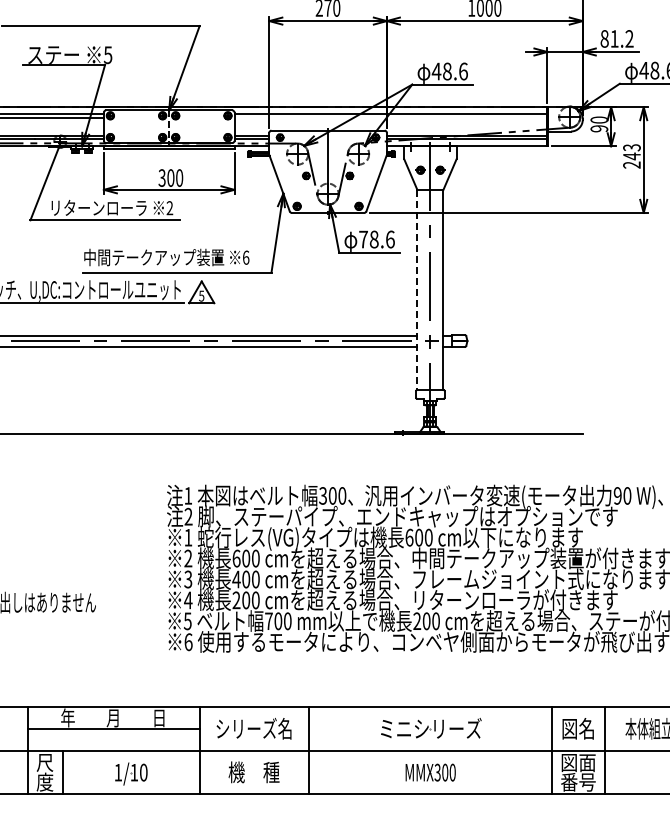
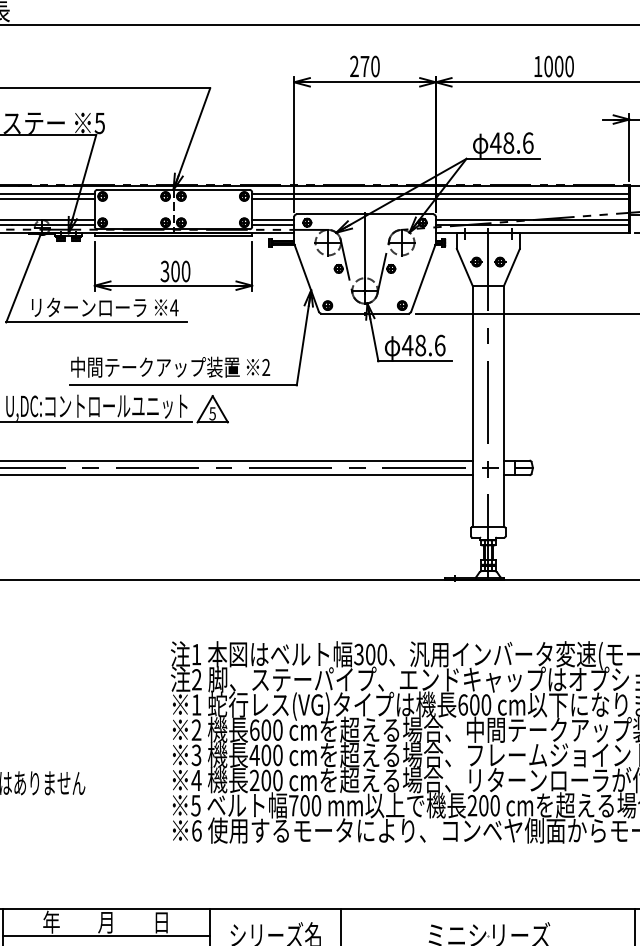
line: (390, 117) -> (440, 198), added
text: (169, 208) -> (173, 308), 2 -> 4
text: (363, 239) -> (407, 345), 78.6 -> 48.6
text: (245, 257) -> (265, 367), 6 -> 2
line: (417, 290) -> (472, 407), dashed -> solid

